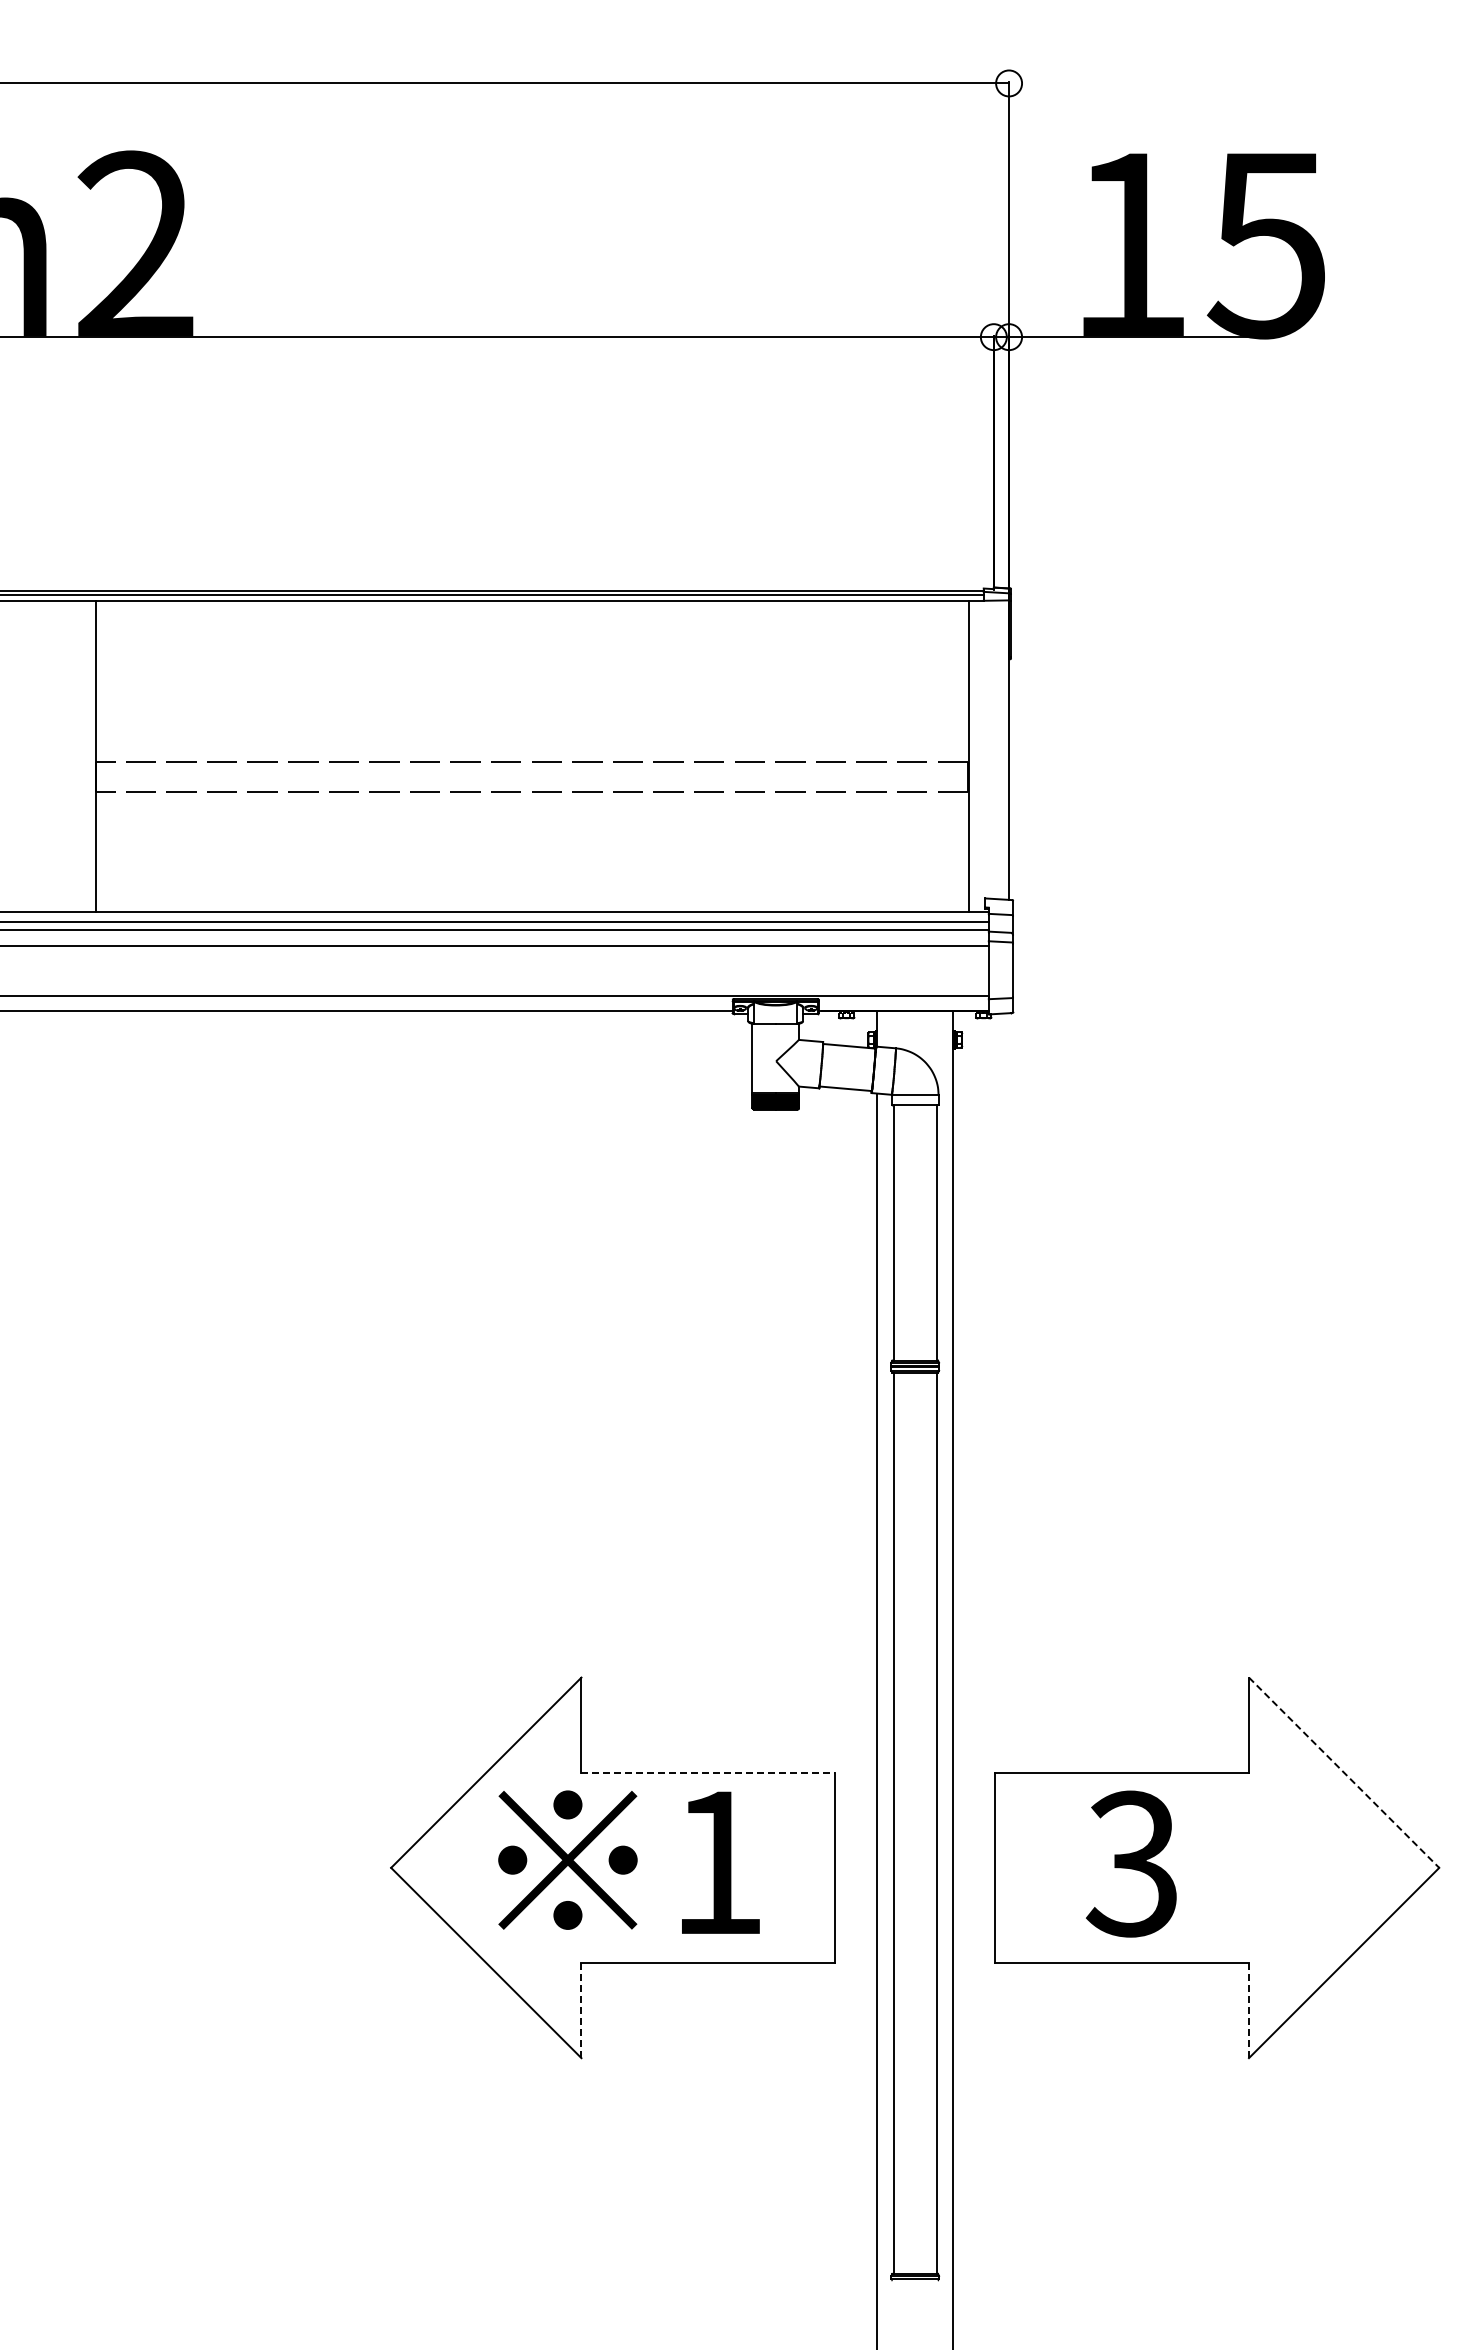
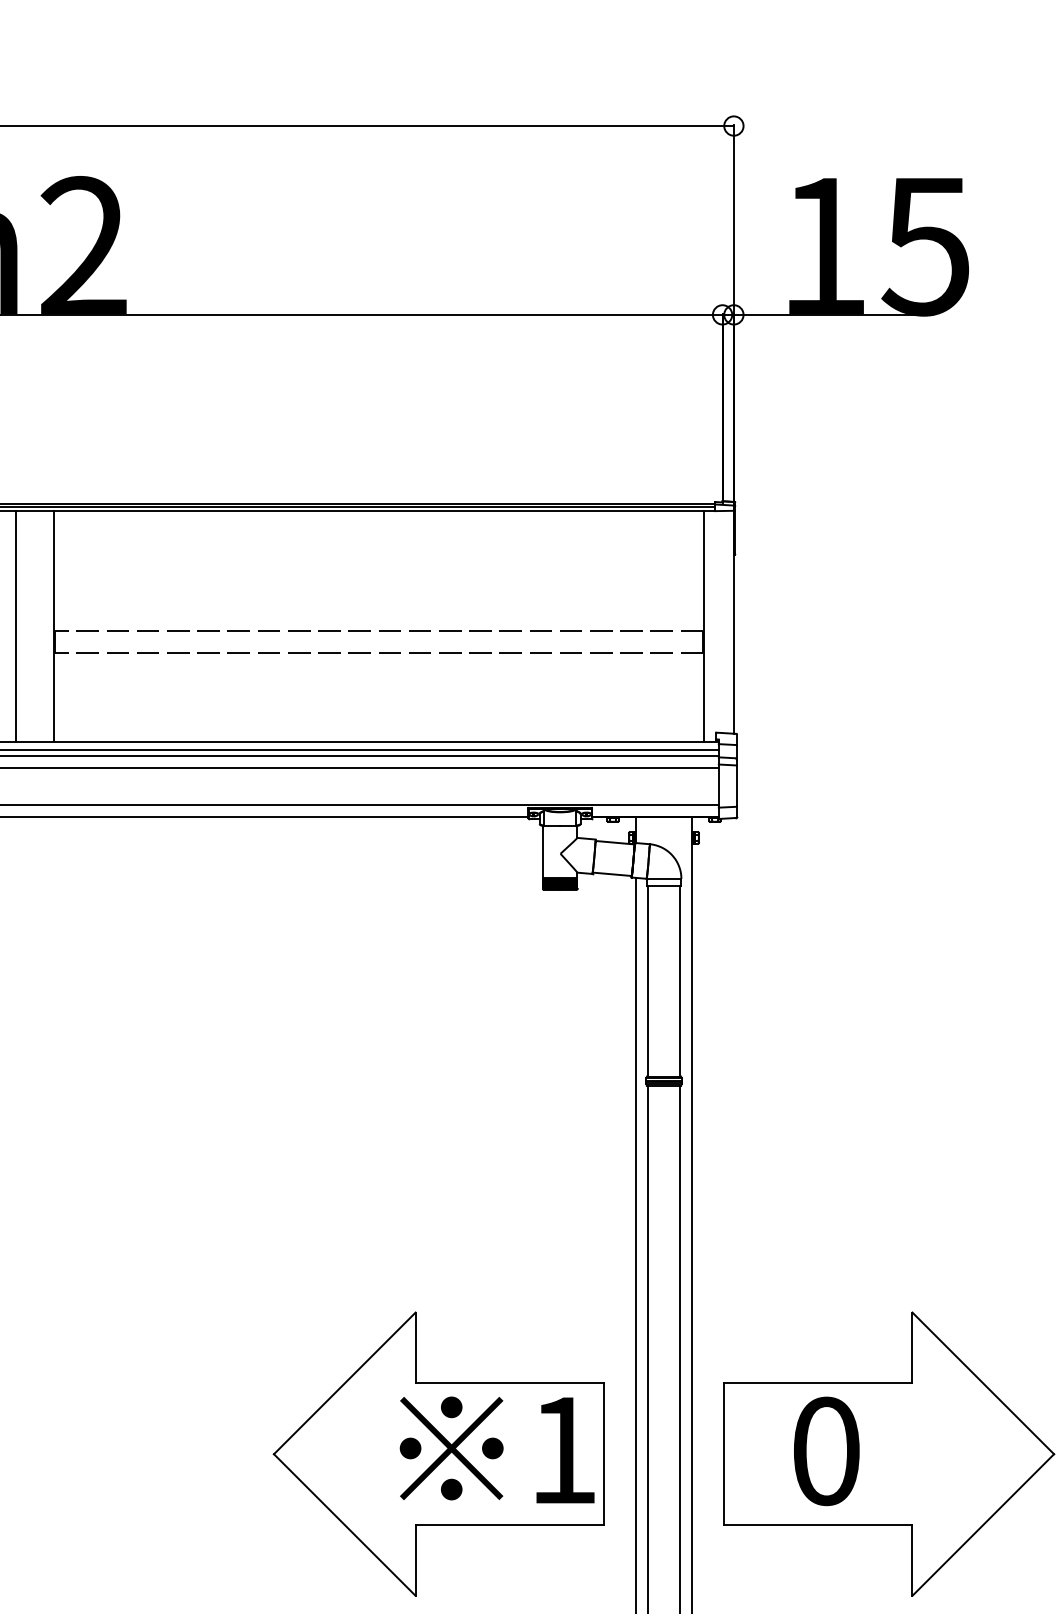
line: (45, 755) -> (16, 626), added
line: (708, 1772) -> (510, 1383), dashed -> solid
line: (1344, 1772) -> (983, 1383), dashed -> solid
text: (628, 1861) -> (496, 1449), moved
text: (1131, 1863) -> (825, 1450), 3 -> 0
line: (581, 2010) -> (415, 1560), dashed -> solid
line: (1248, 2010) -> (912, 1560), dashed -> solid

